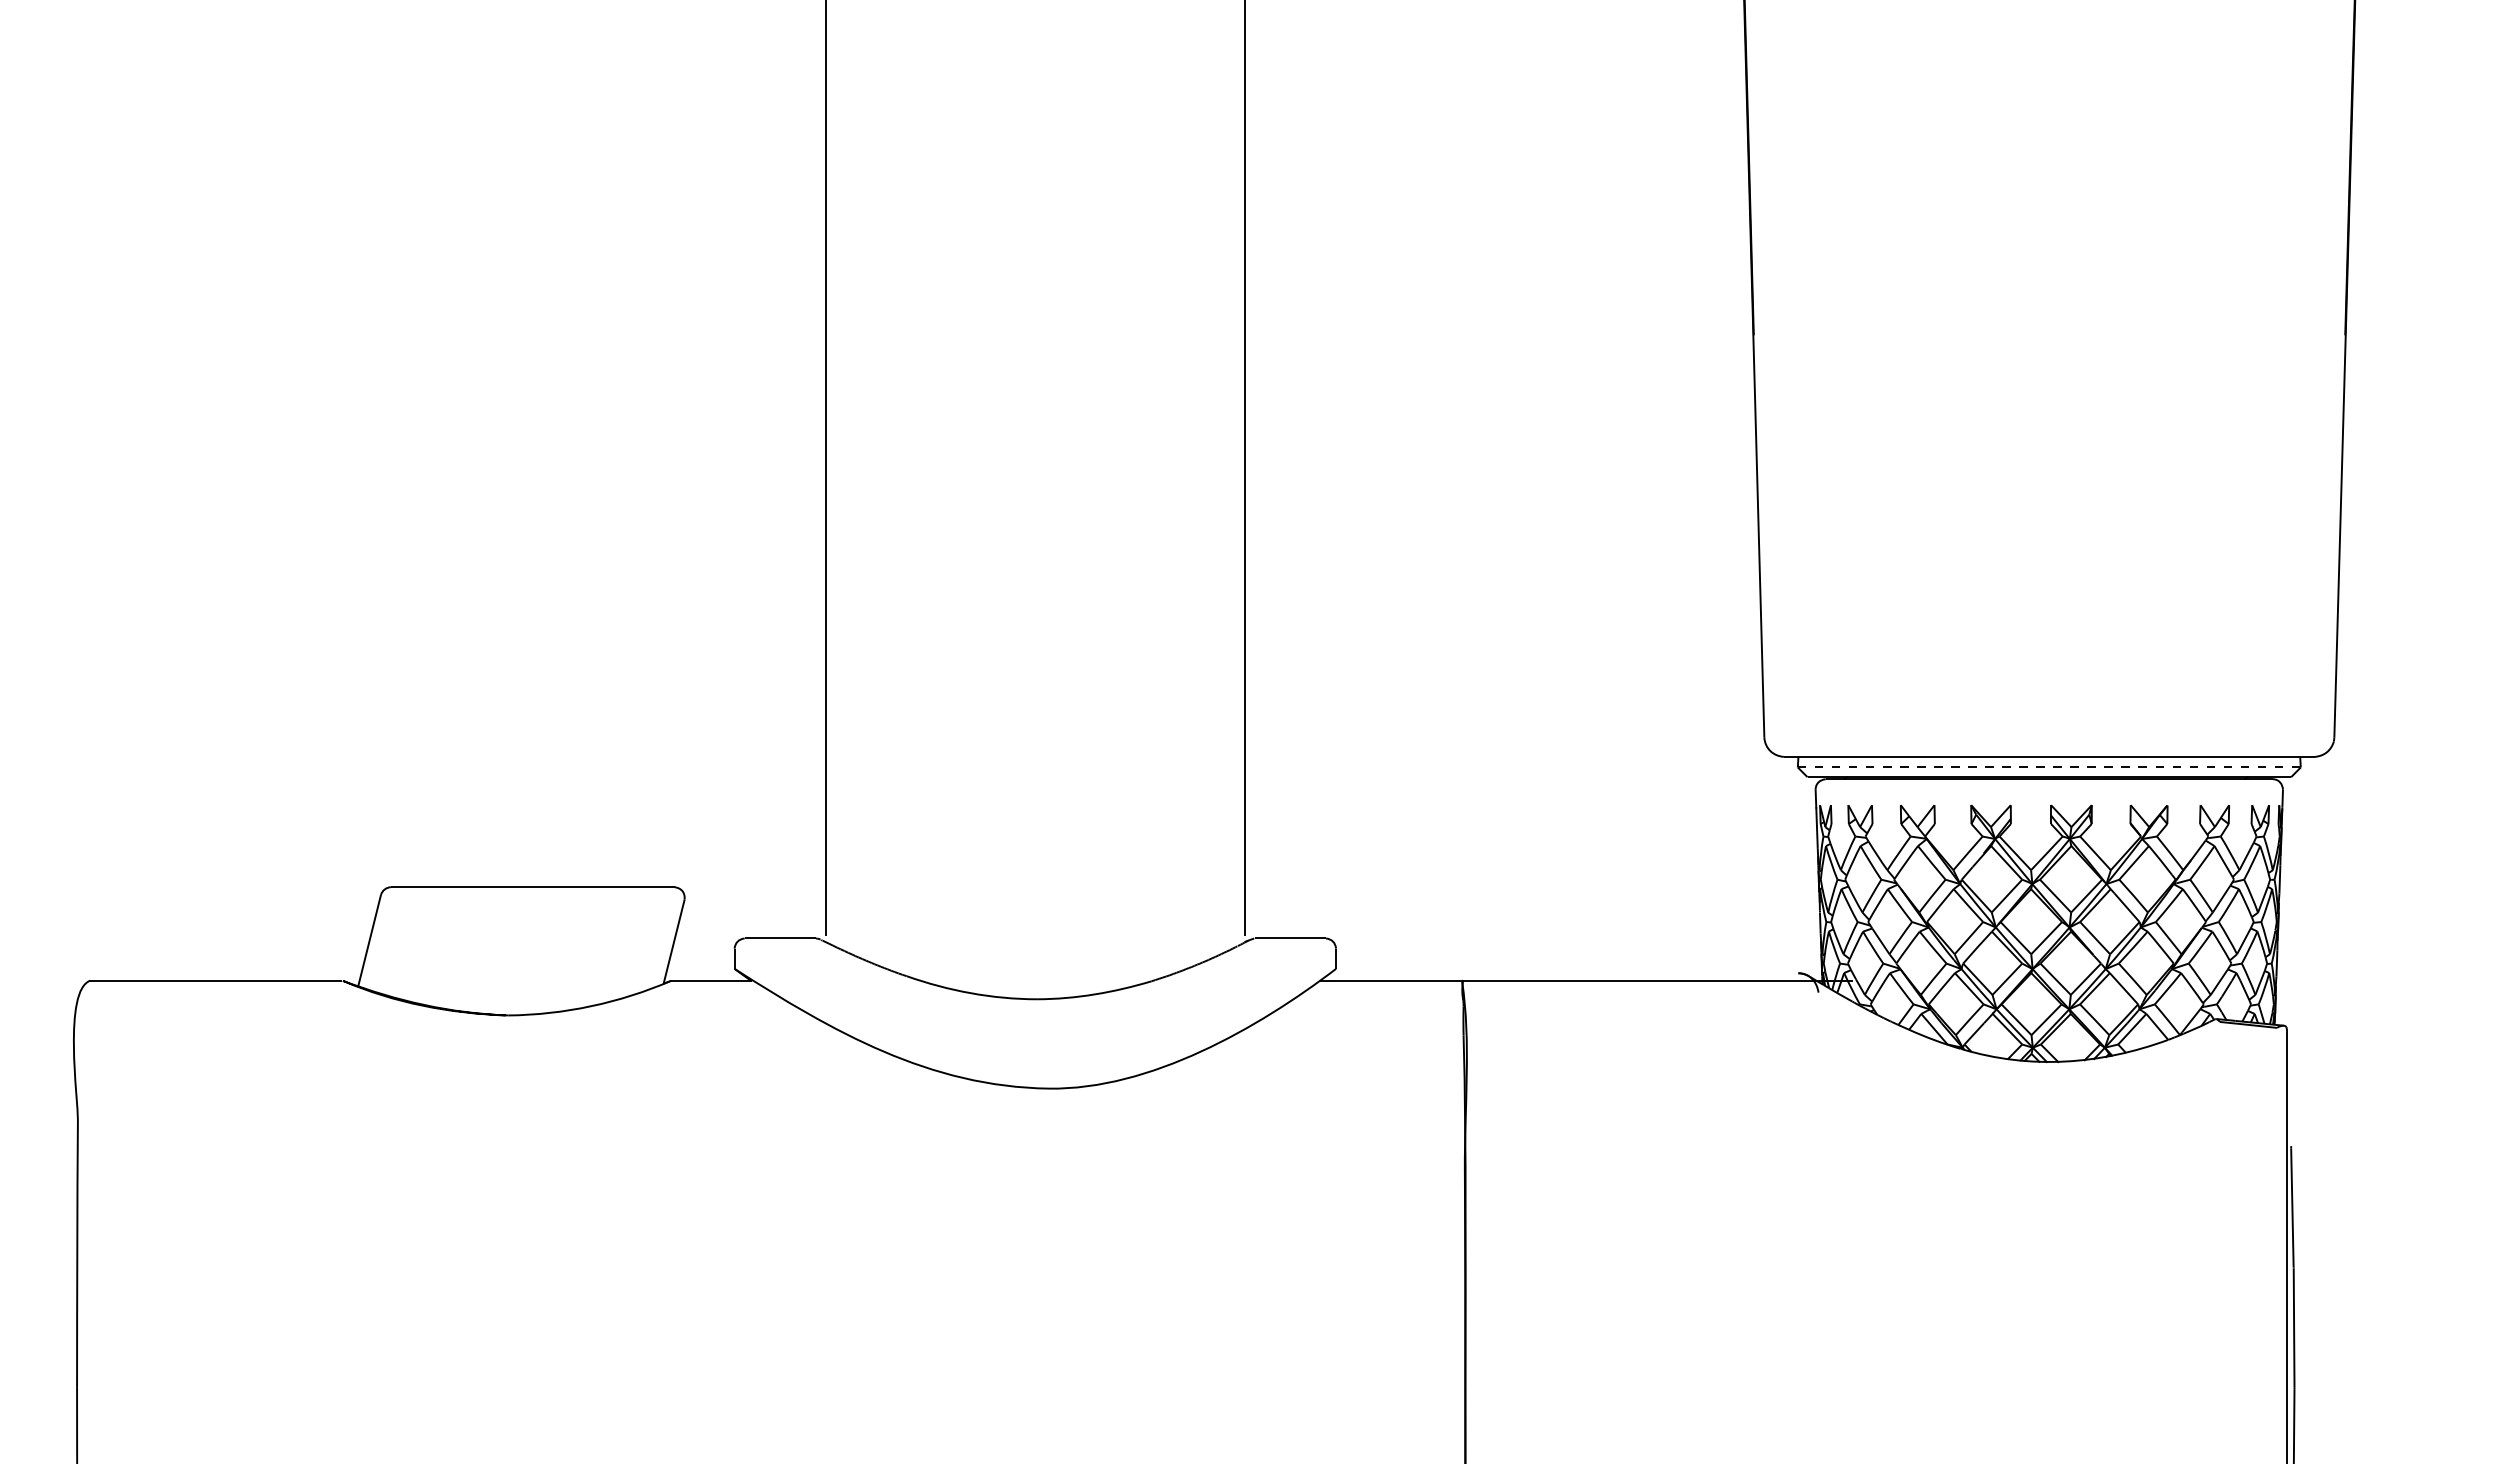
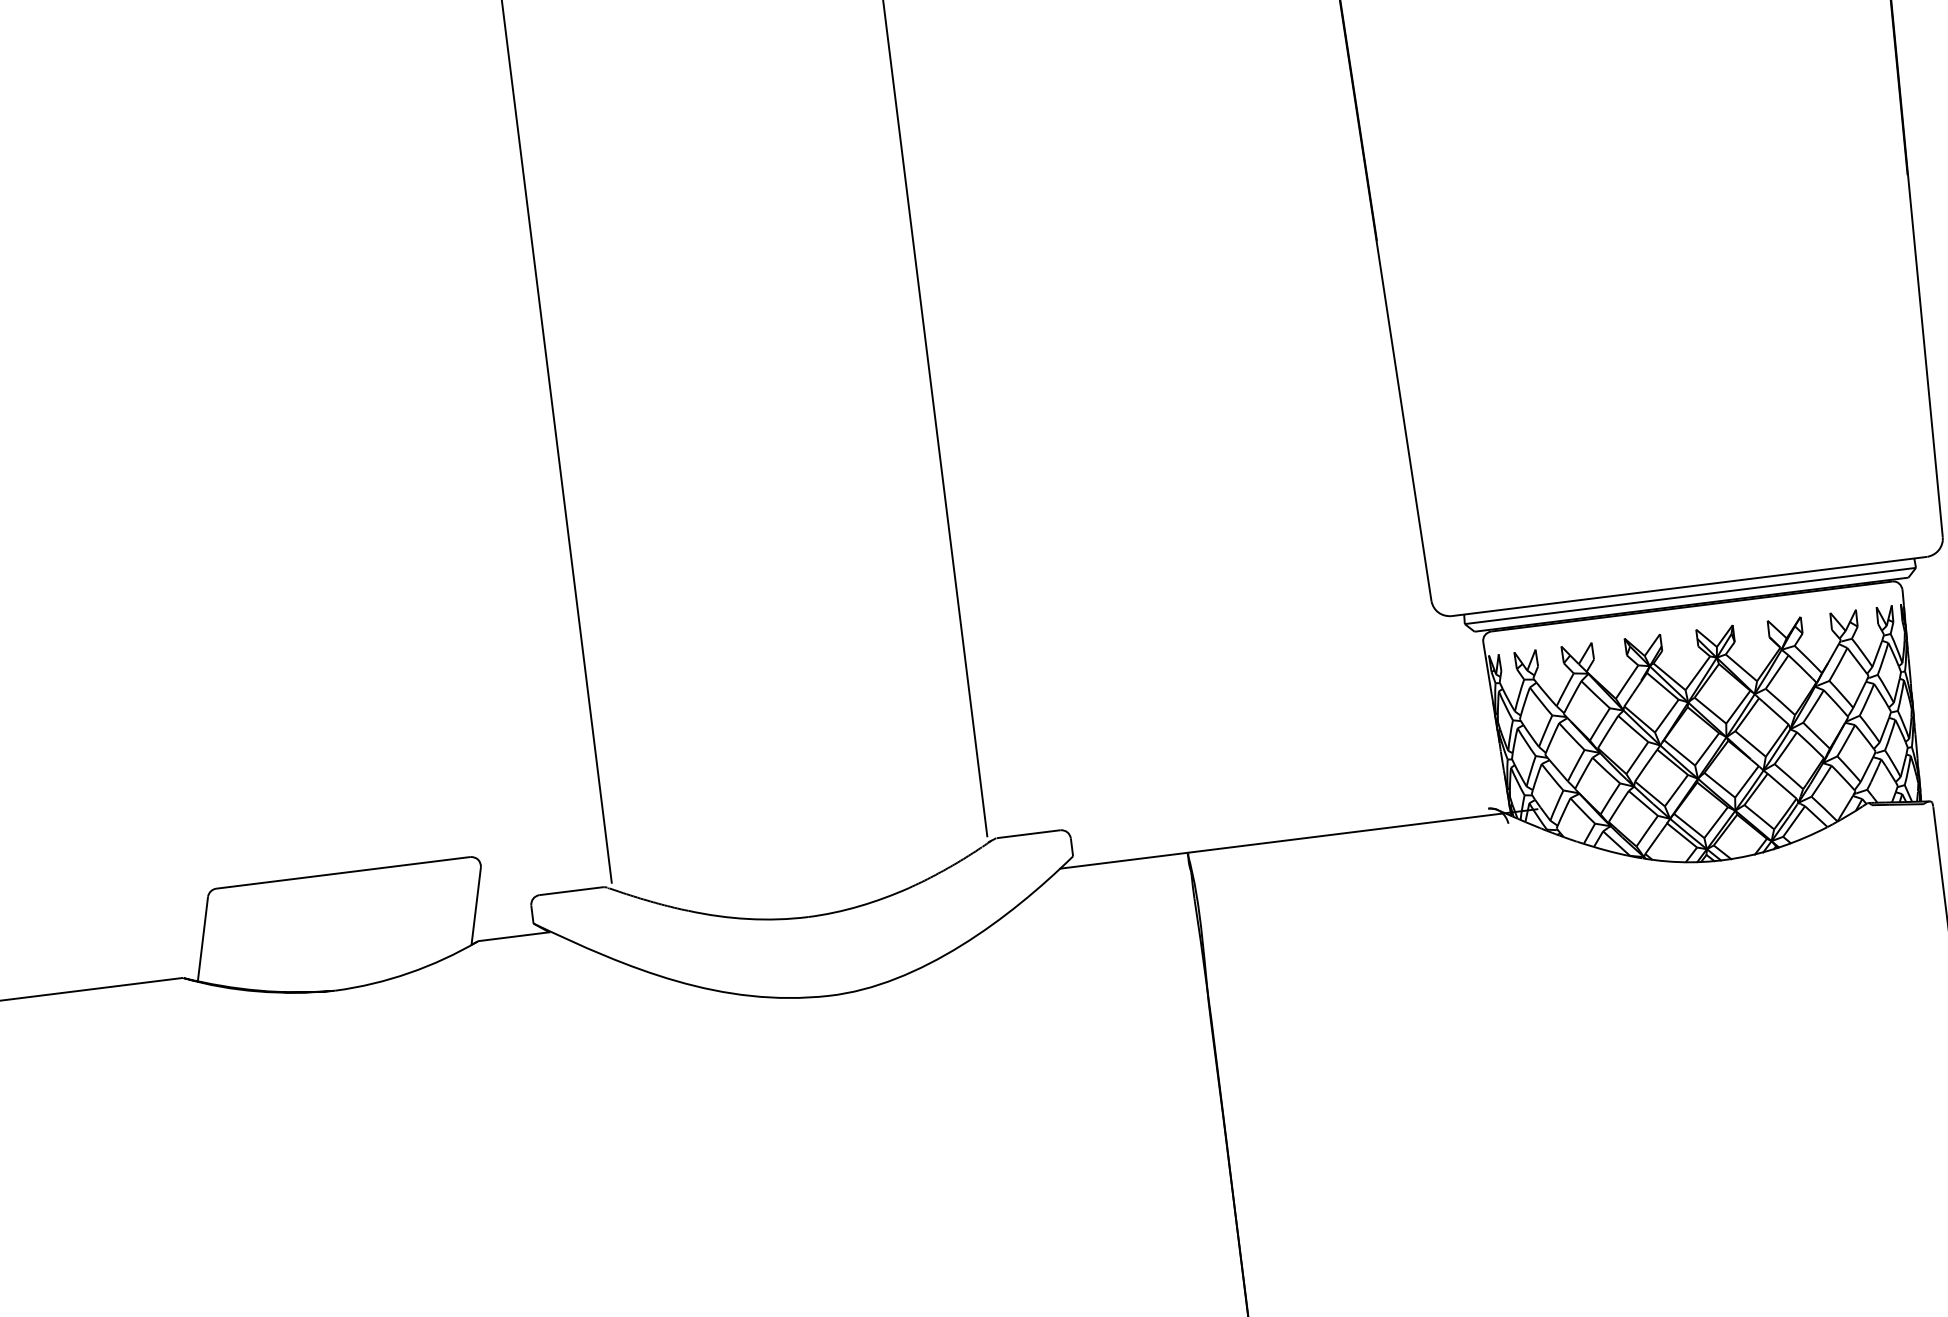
line: (2049, 767) -> (1690, 596), dashed -> solid

